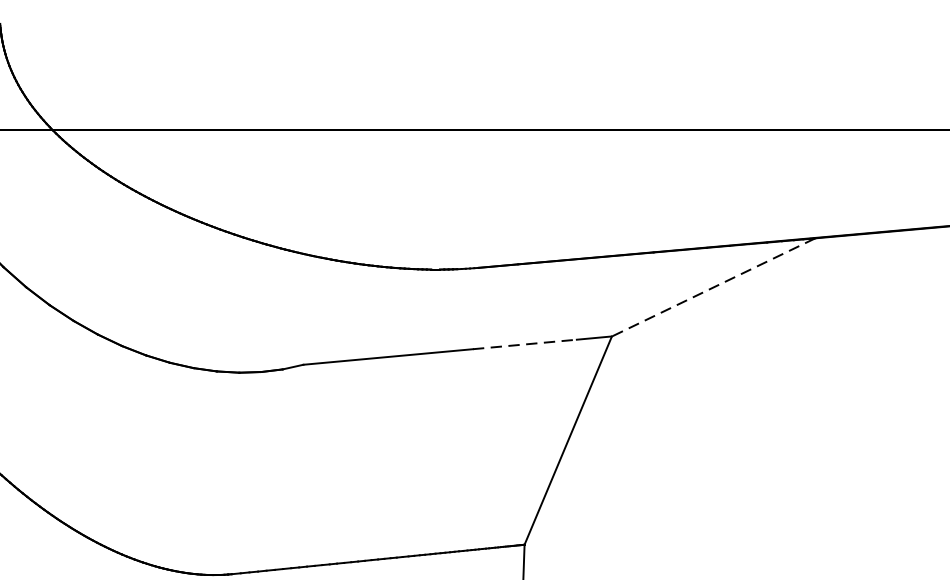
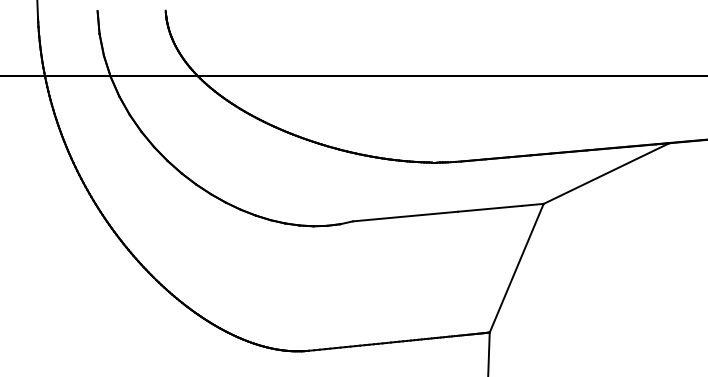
line: (713, 287) -> (606, 173), dashed -> solid
line: (525, 343) -> (490, 208), dashed -> solid

